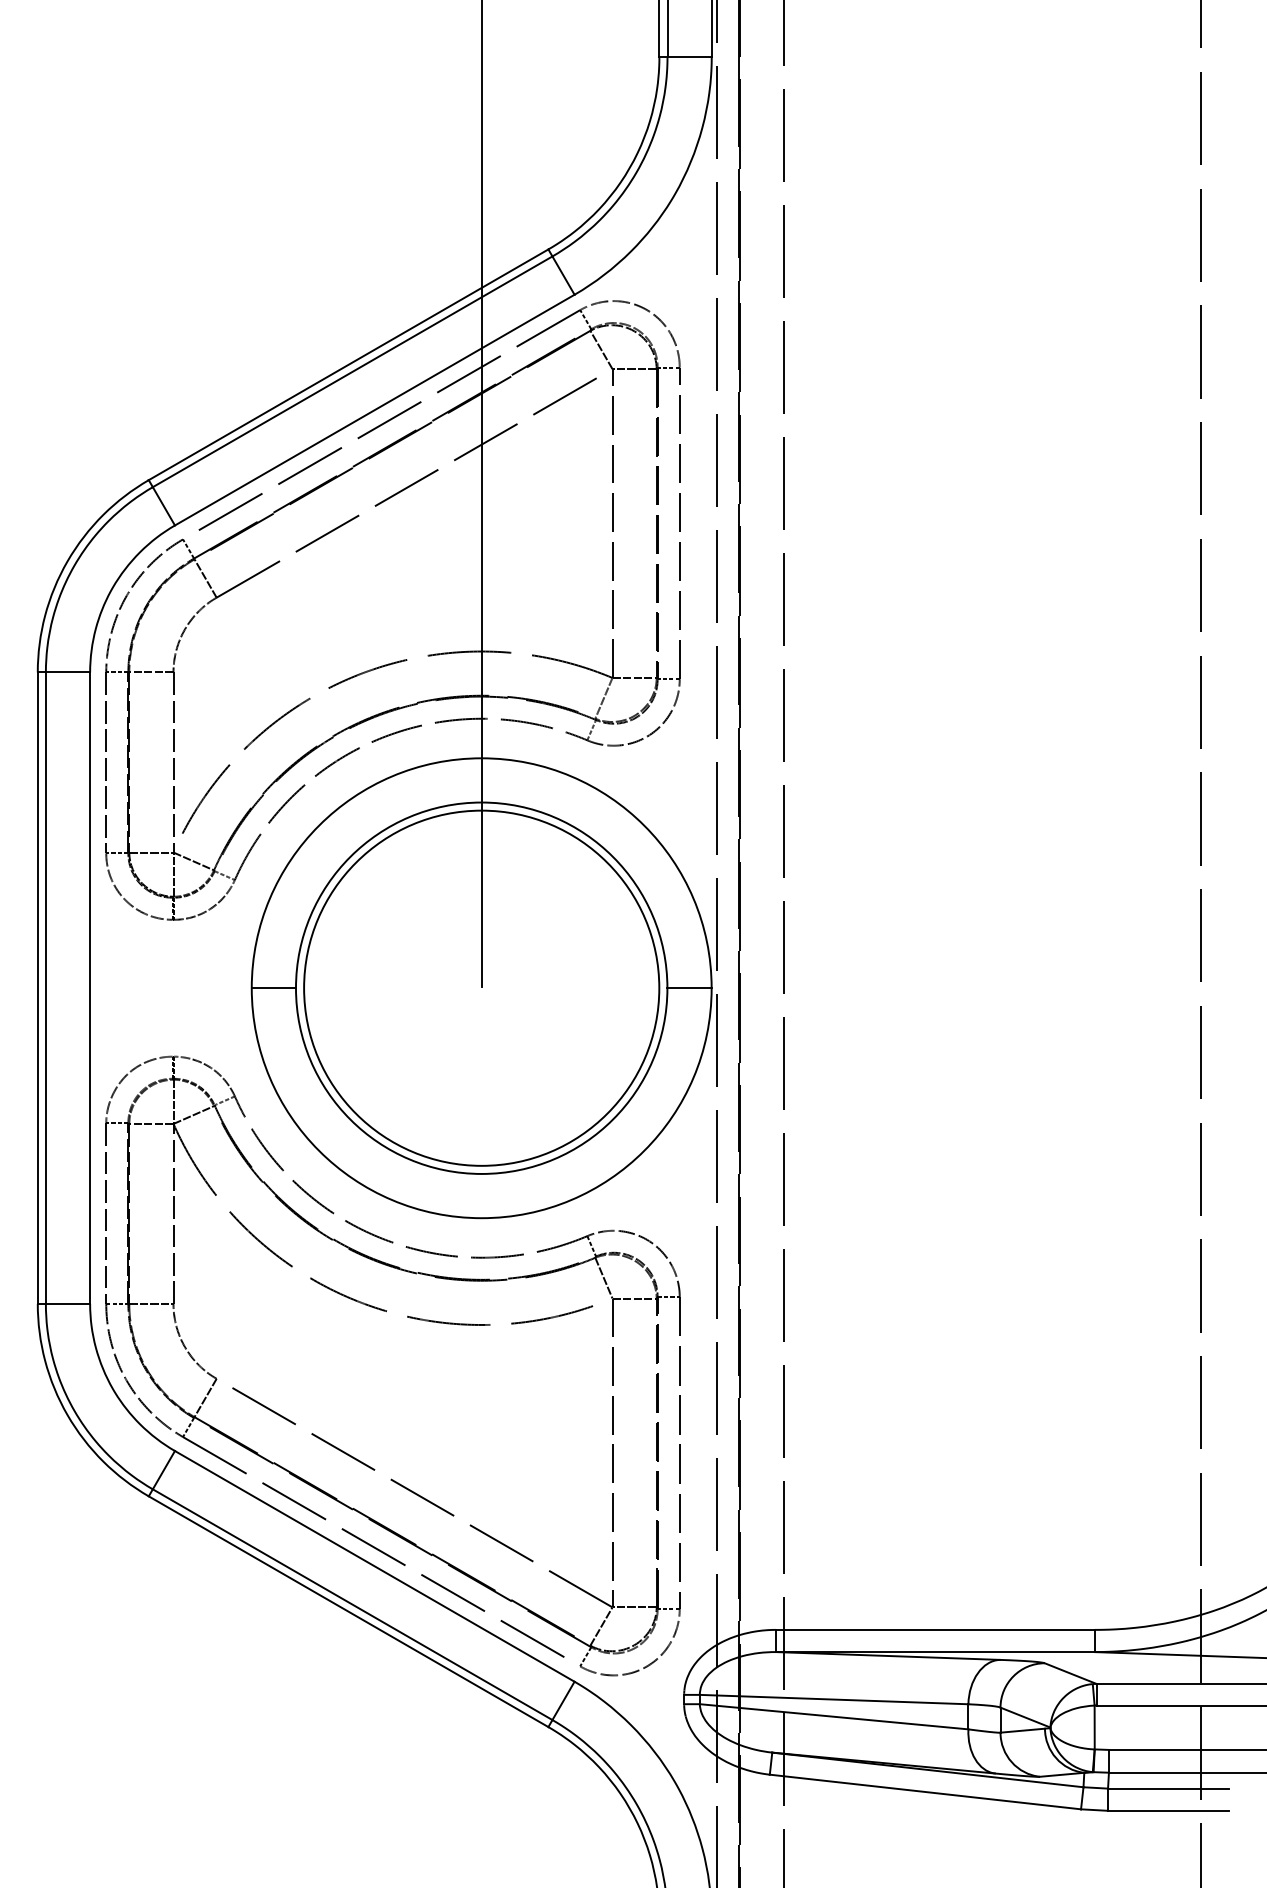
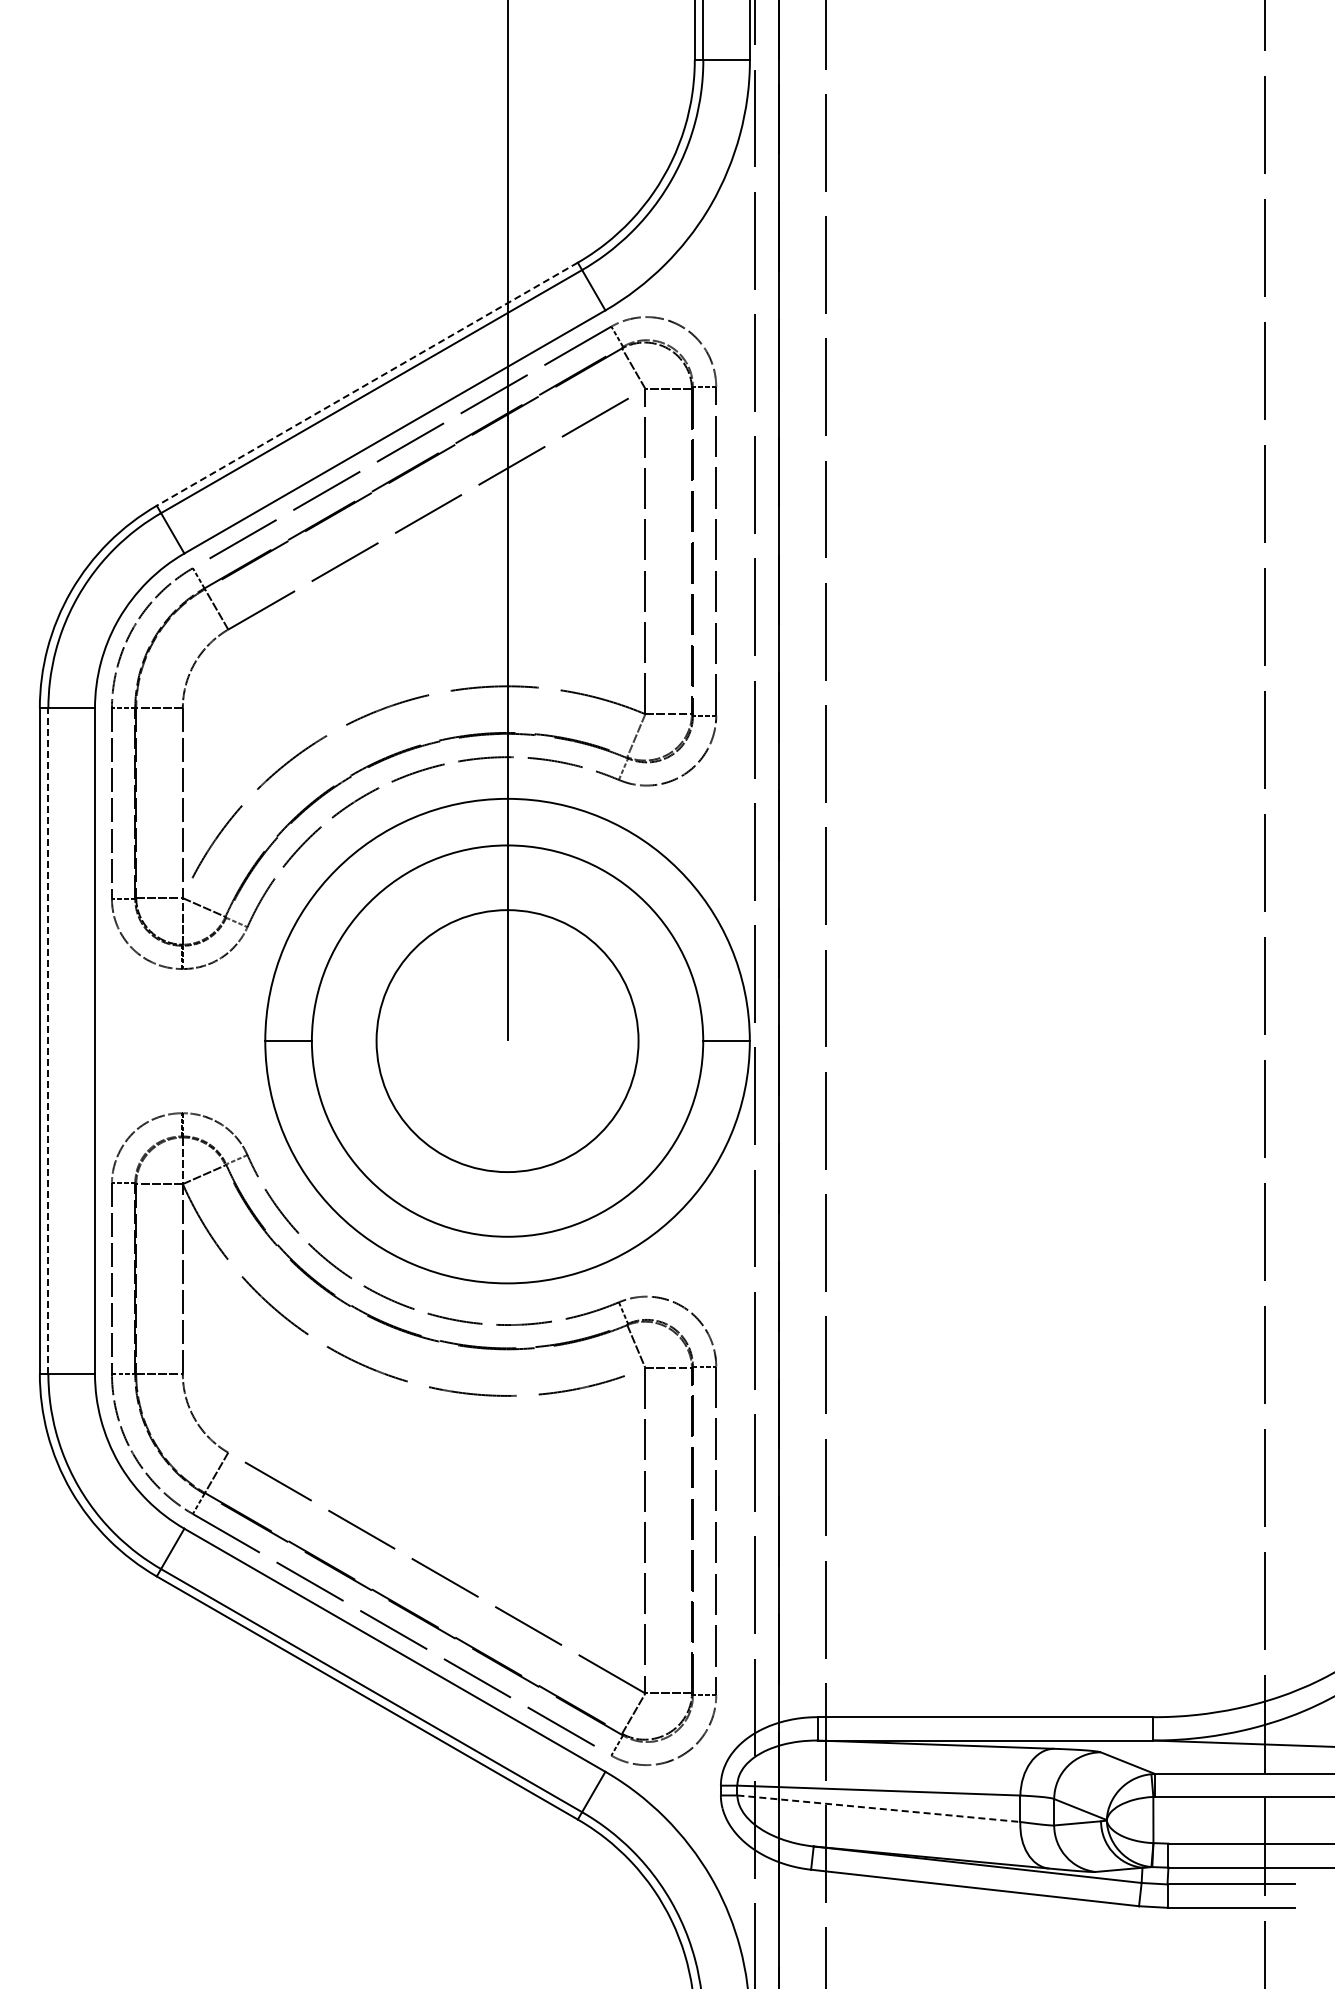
line: (347, 365) -> (366, 384), solid -> dashed
line: (46, 988) -> (48, 1041), solid -> dashed
circle: (481, 988) -> (507, 1041), size x0.7
line: (834, 1716) -> (879, 1808), solid -> dashed

